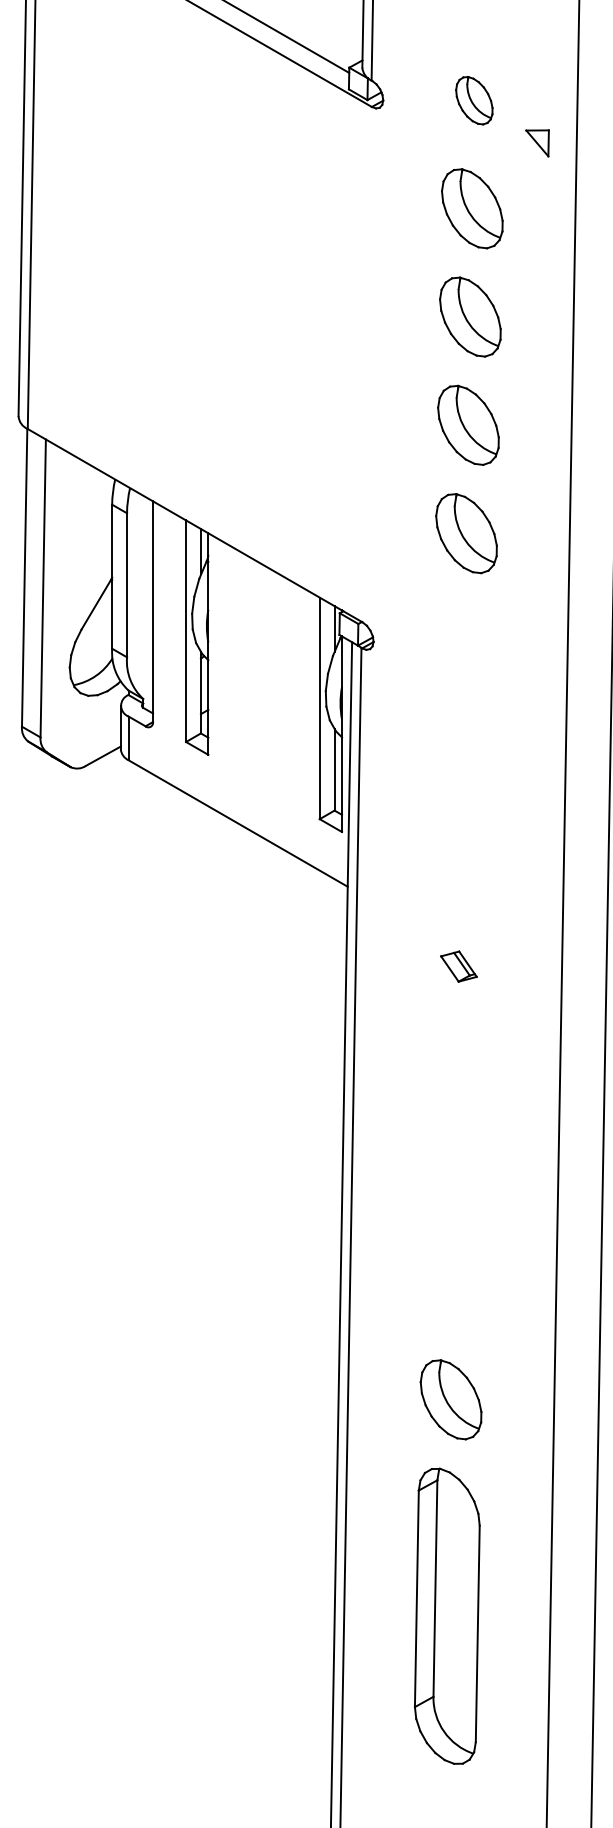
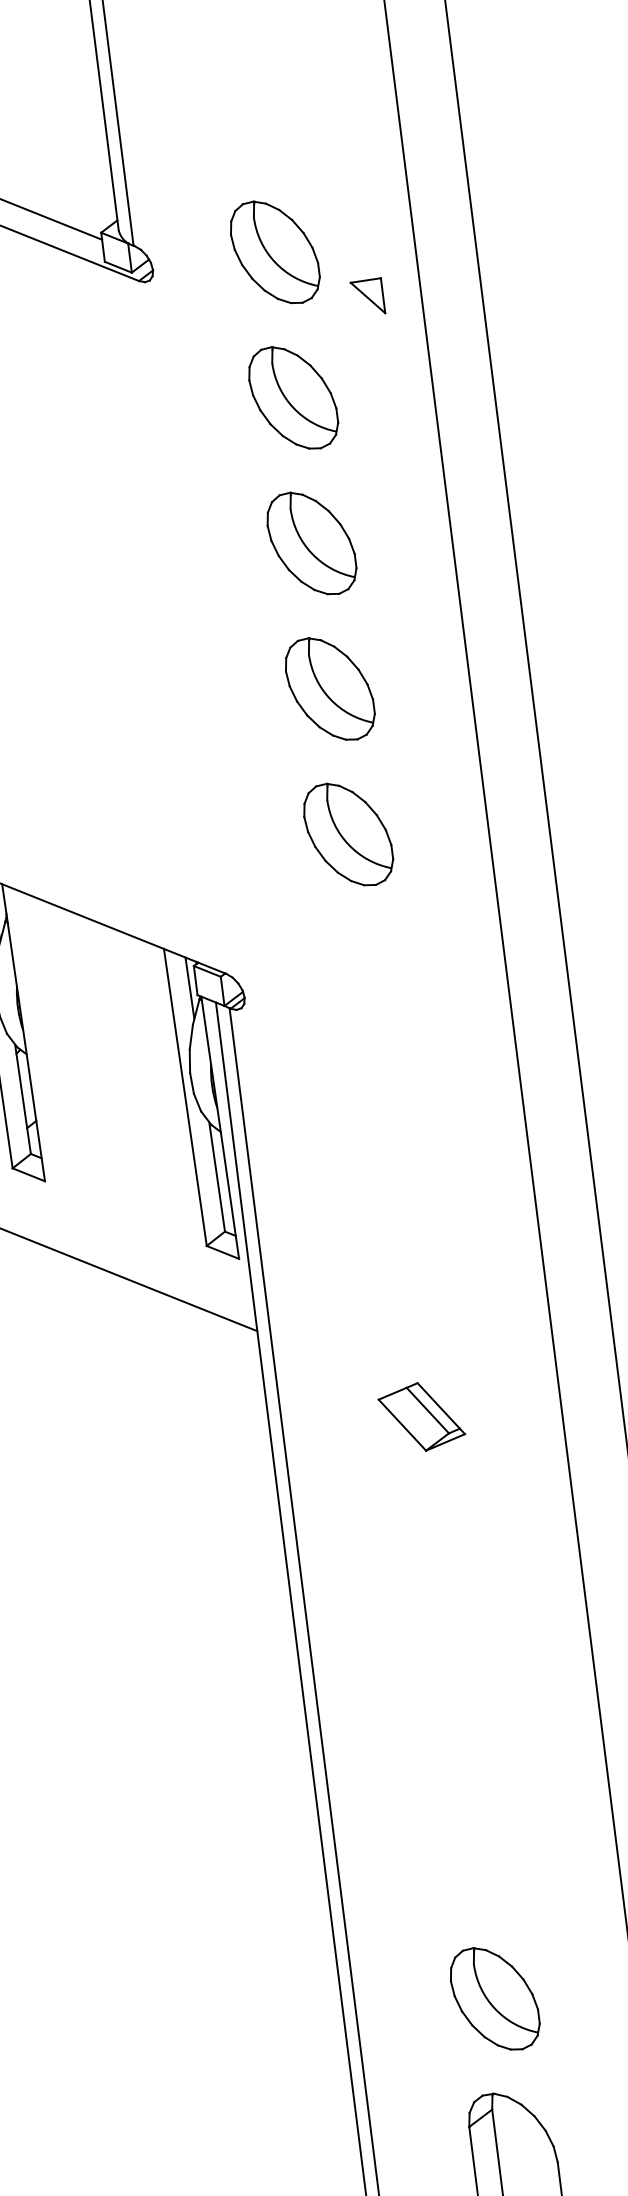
part: (474, 100) -> (275, 252), size x1.67
part: (458, 966) -> (421, 1416), size x1.67

